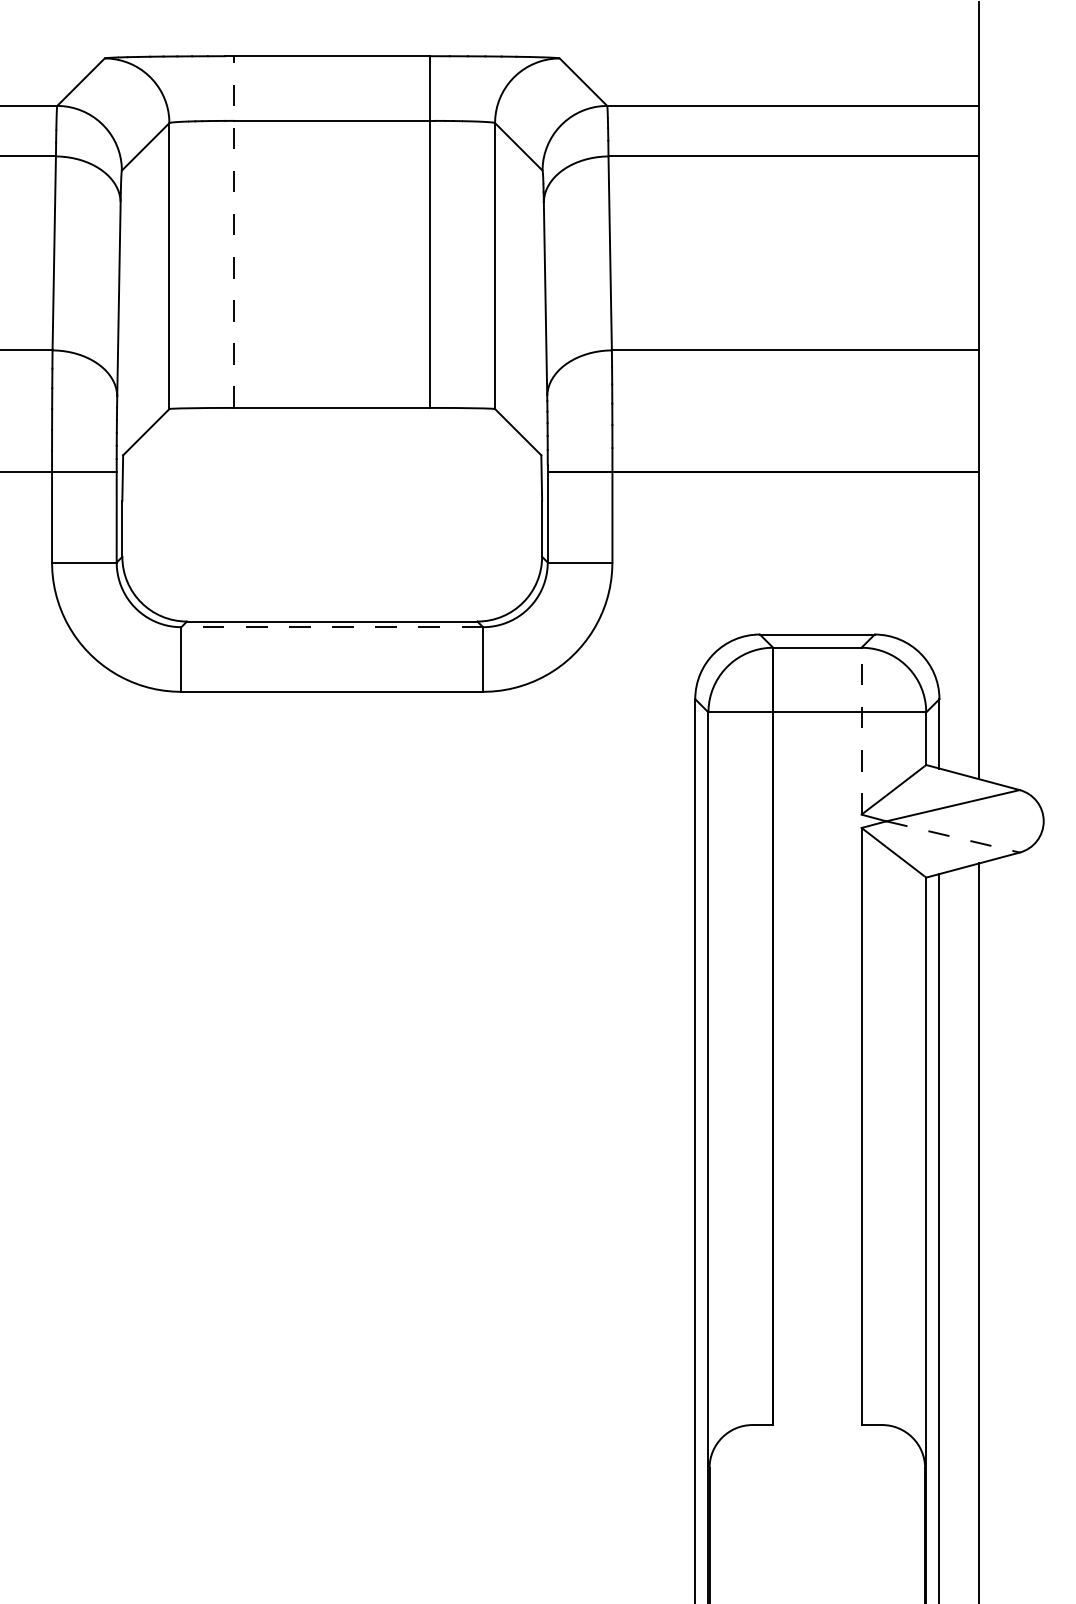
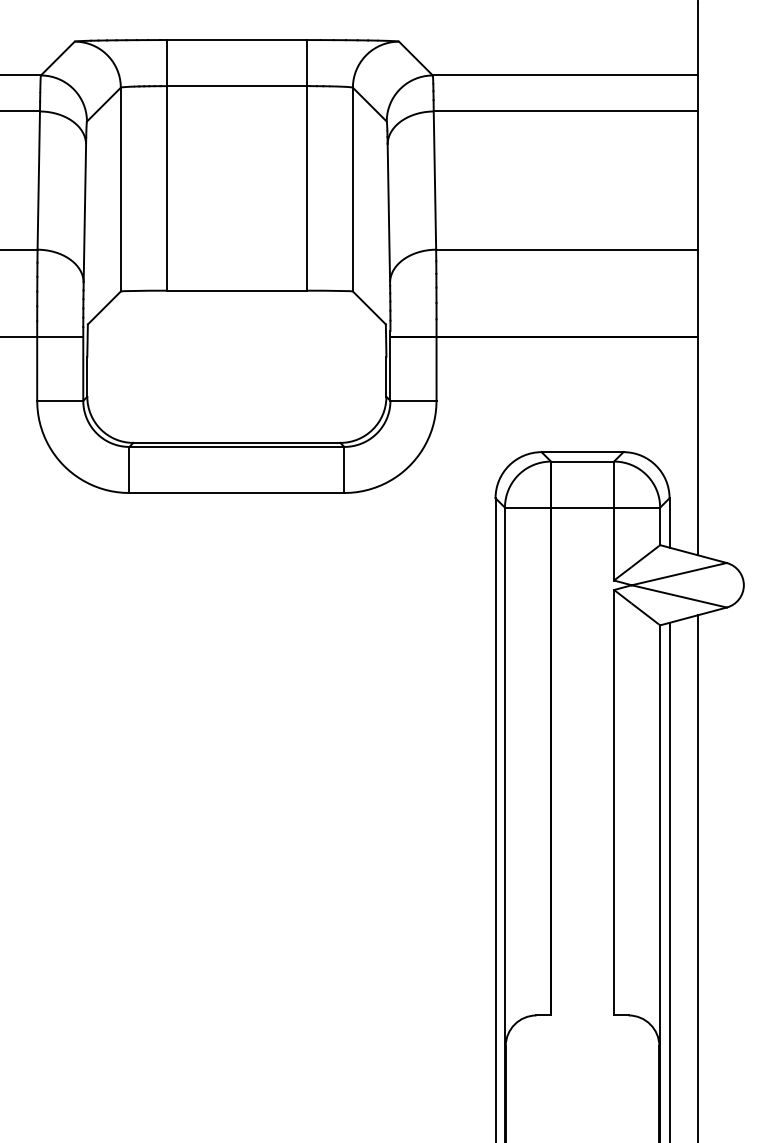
line: (234, 232) -> (167, 165), dashed -> solid
line: (332, 627) -> (237, 447), dashed -> solid
line: (861, 730) -> (614, 520), dashed -> solid
line: (953, 837) -> (679, 596), dashed -> solid

